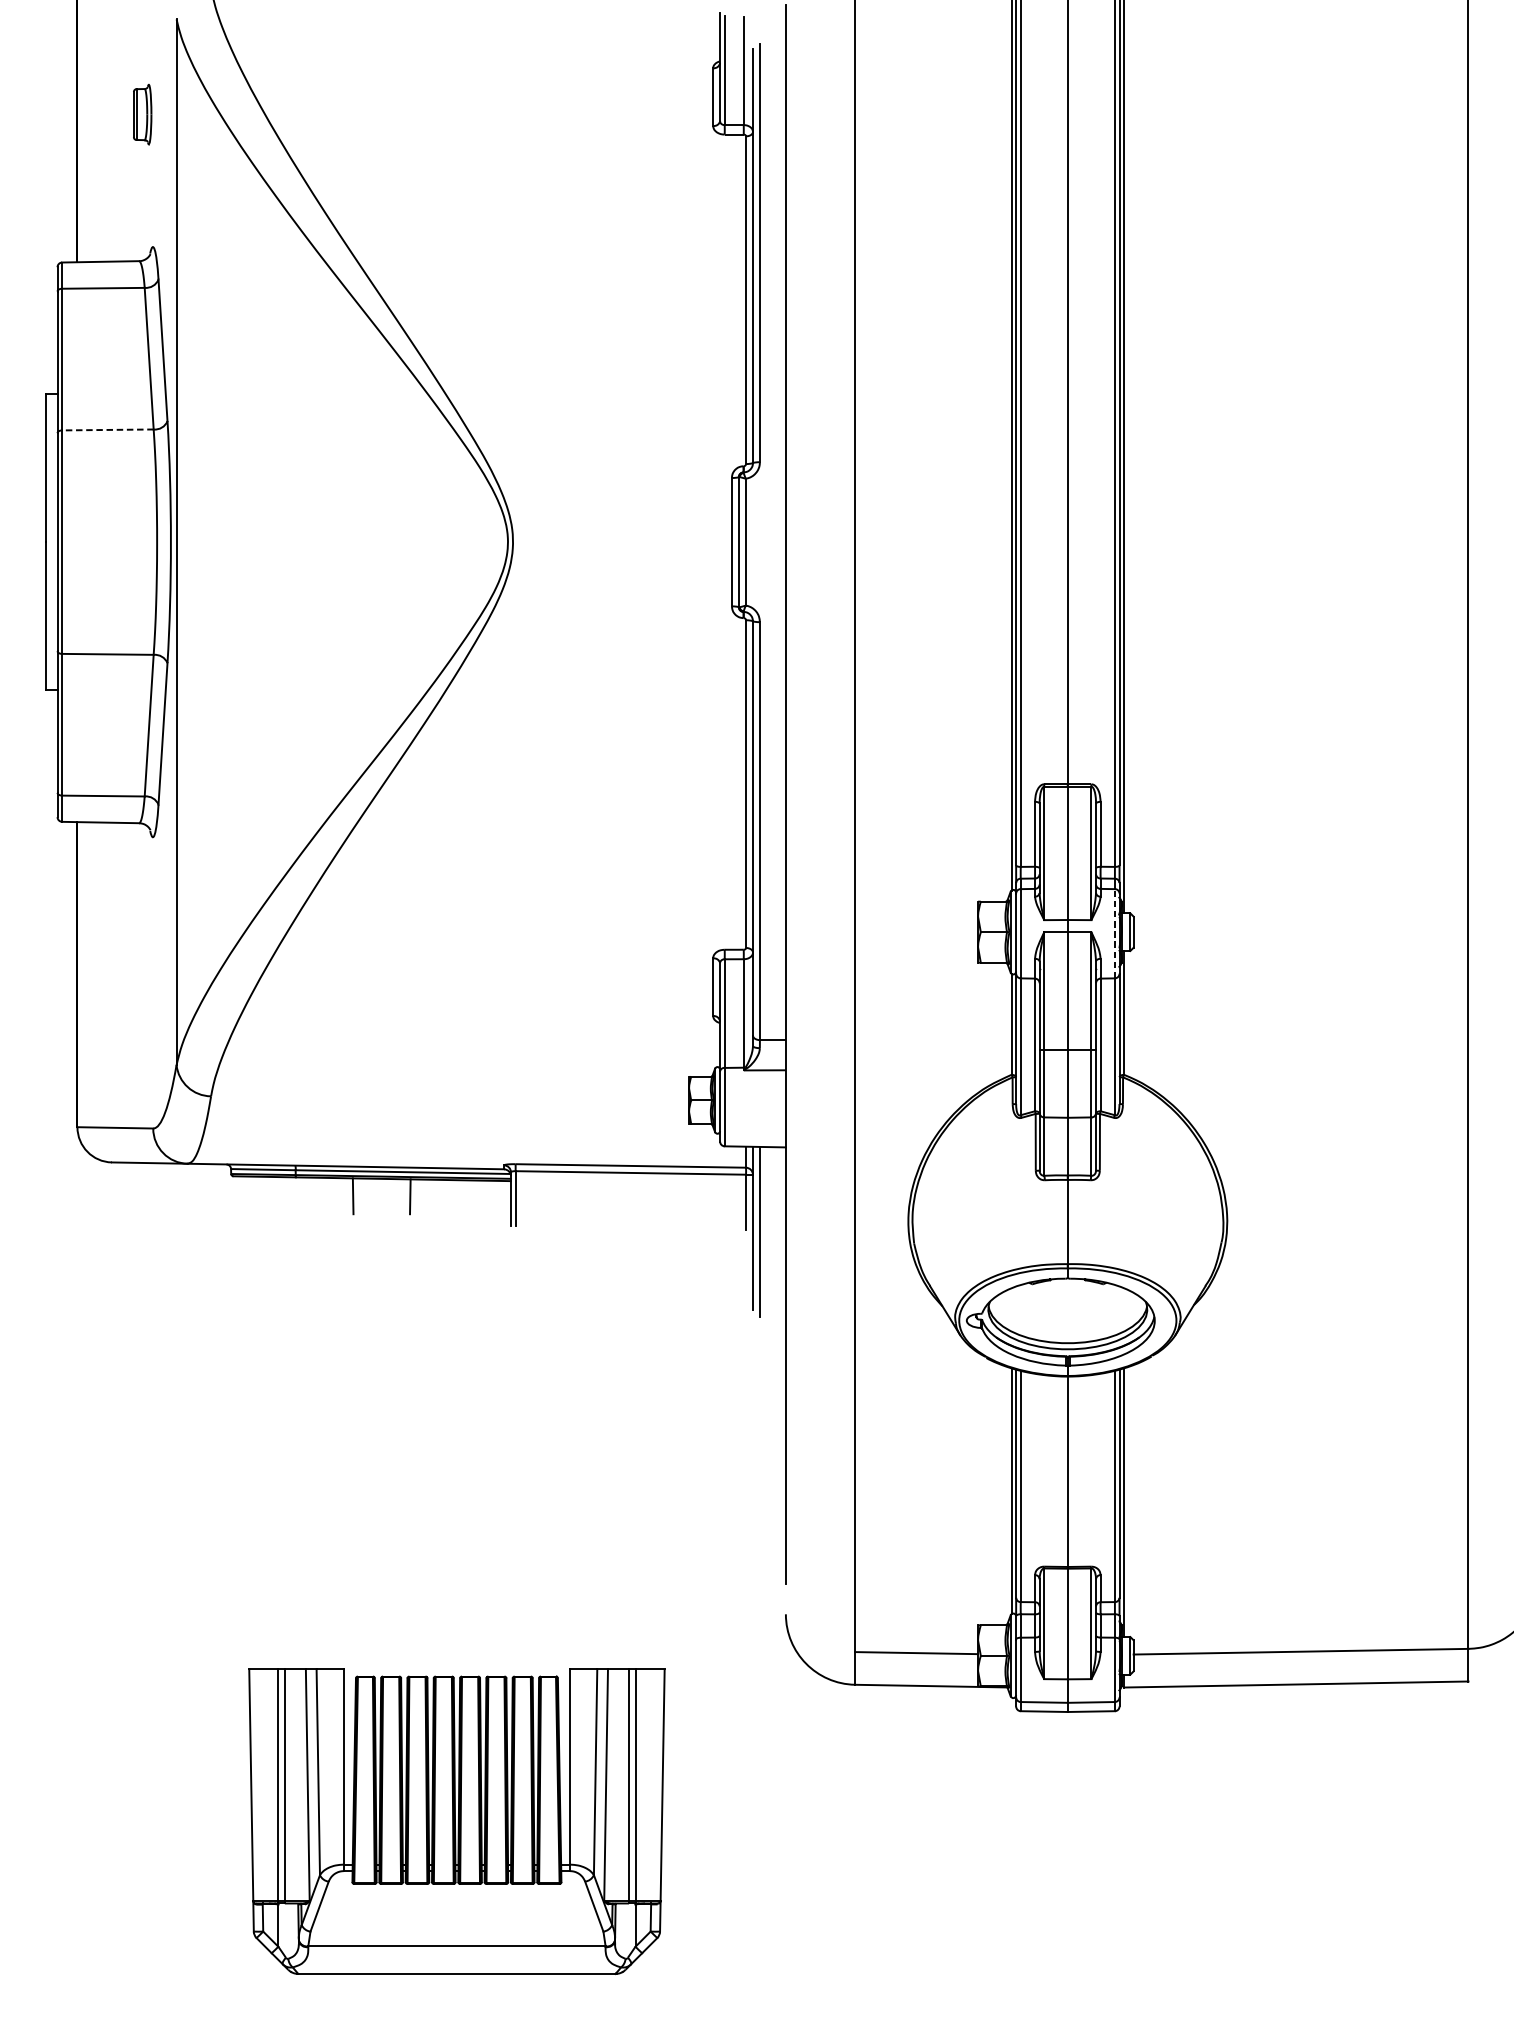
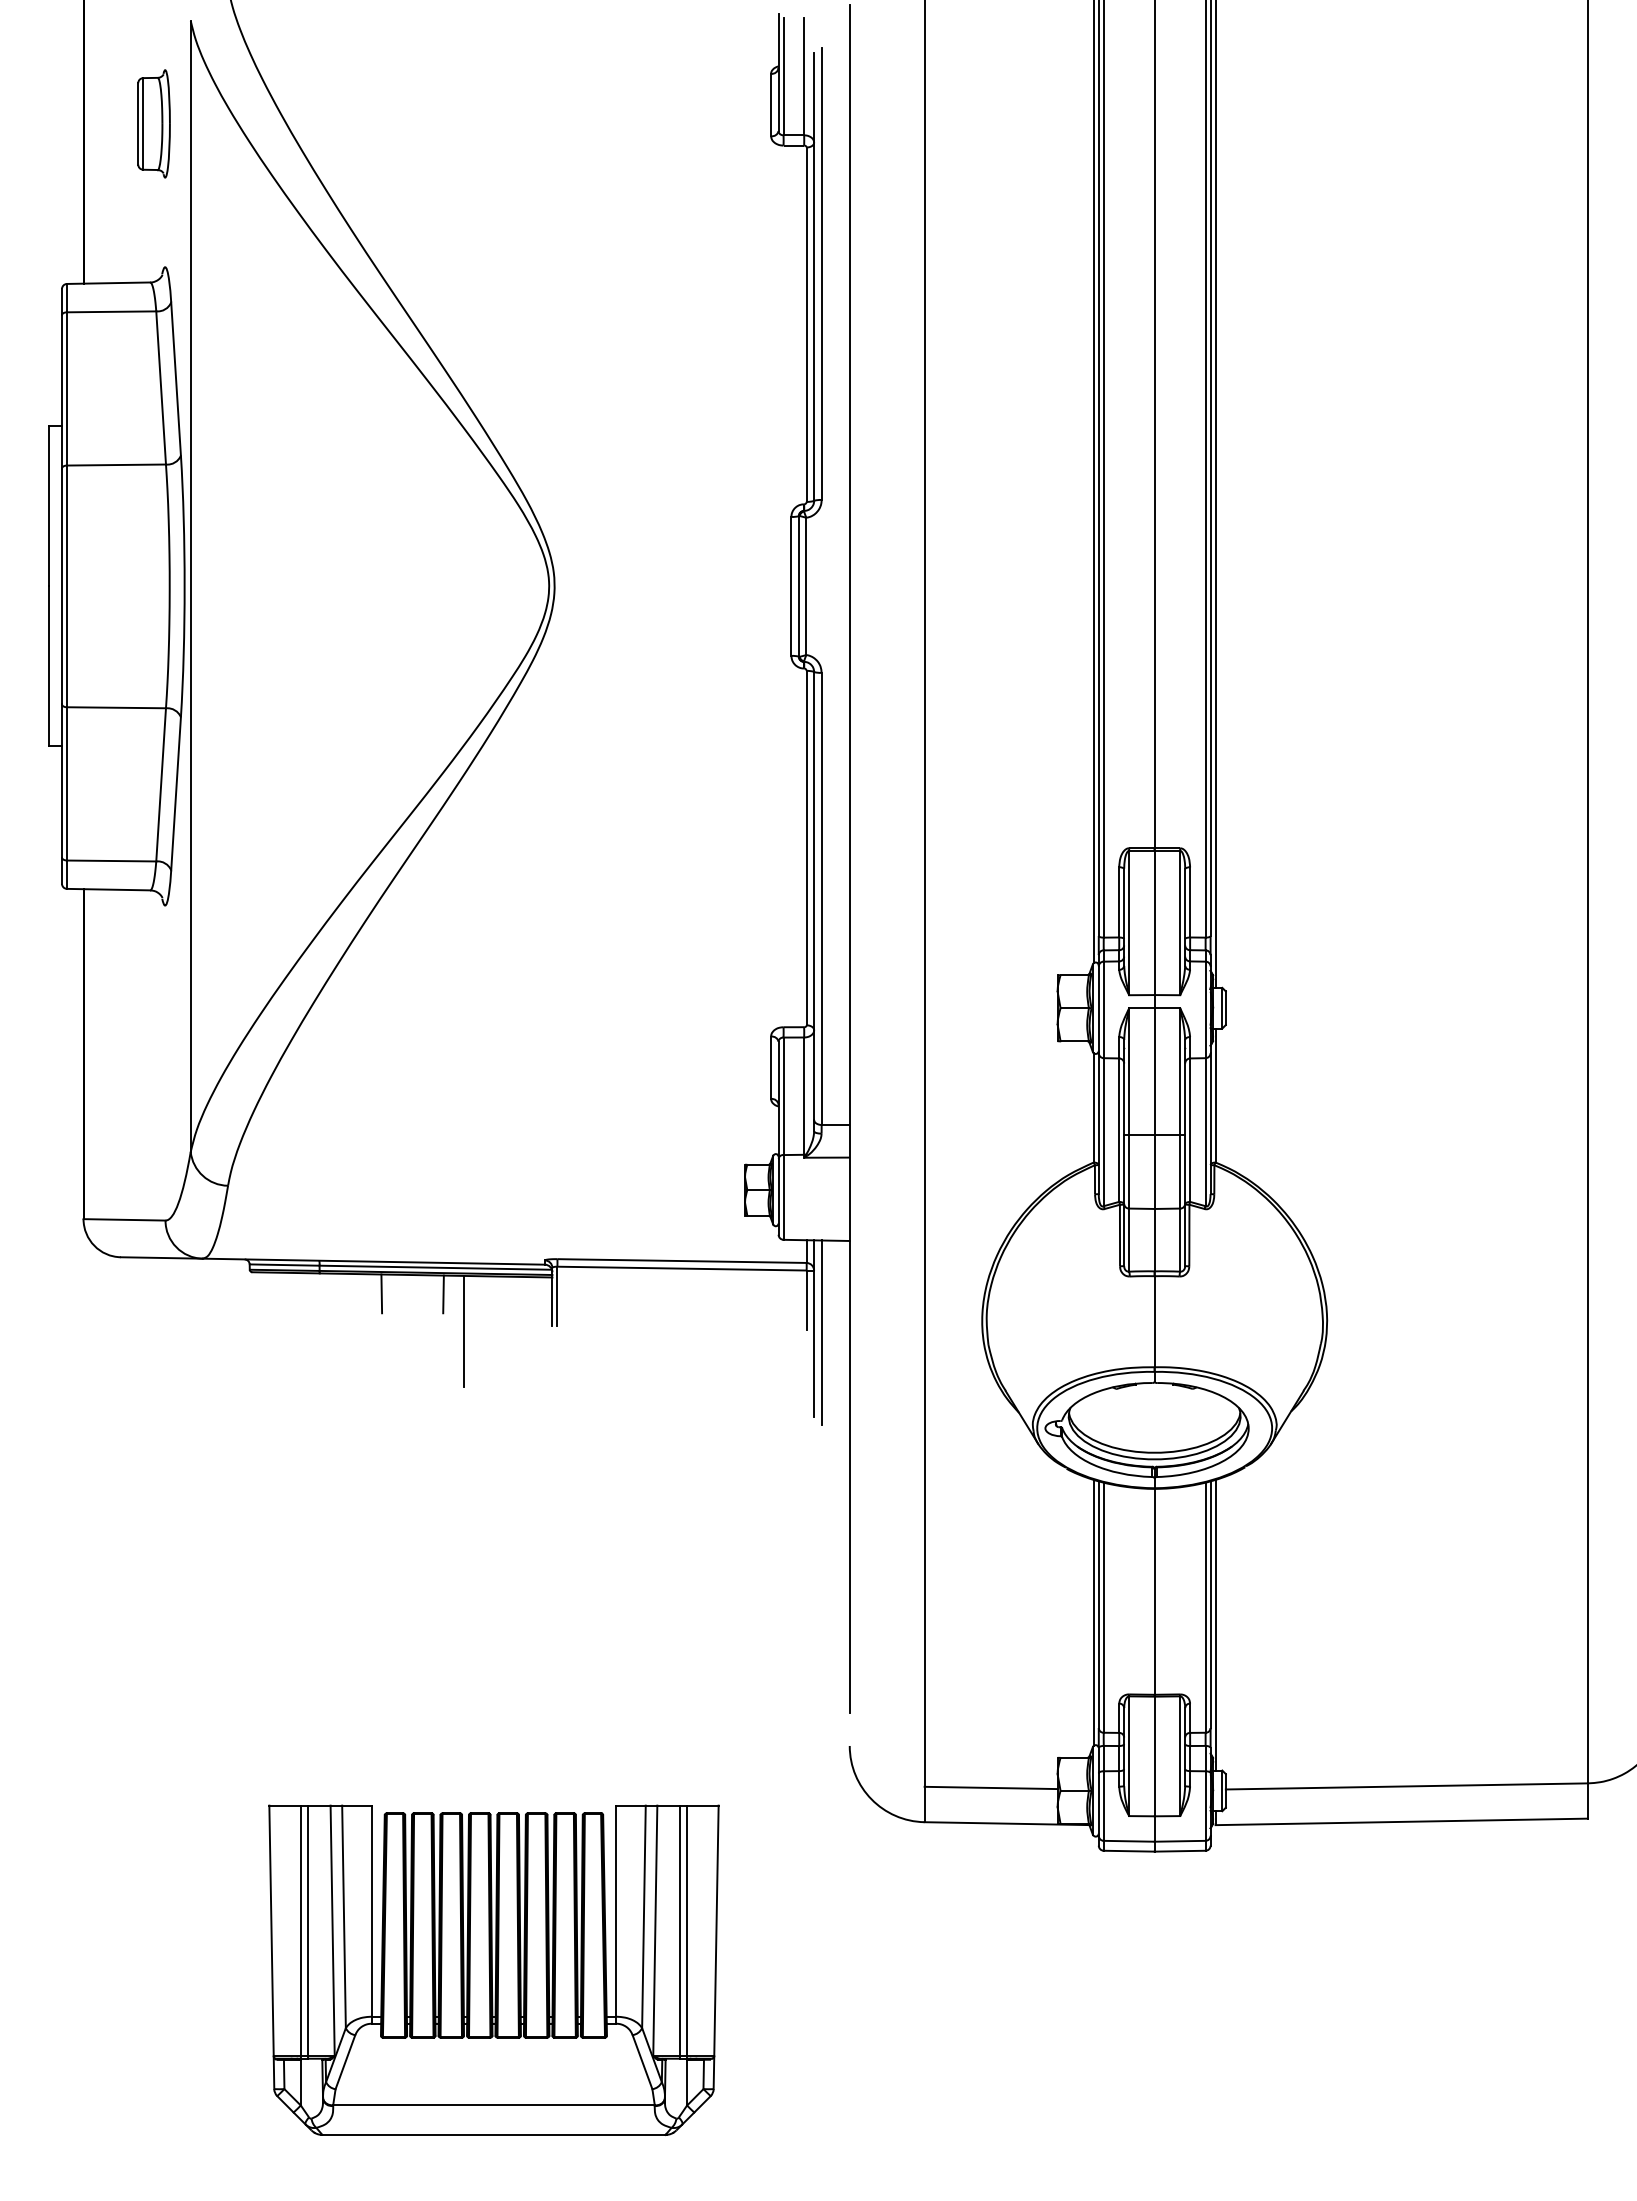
part: (142, 114) -> (153, 123), size x1.67
line: (107, 430) -> (116, 465), dashed -> solid
line: (1114, 933) -> (1205, 1009), dashed -> solid
line: (428, 1230) -> (463, 1330), added

